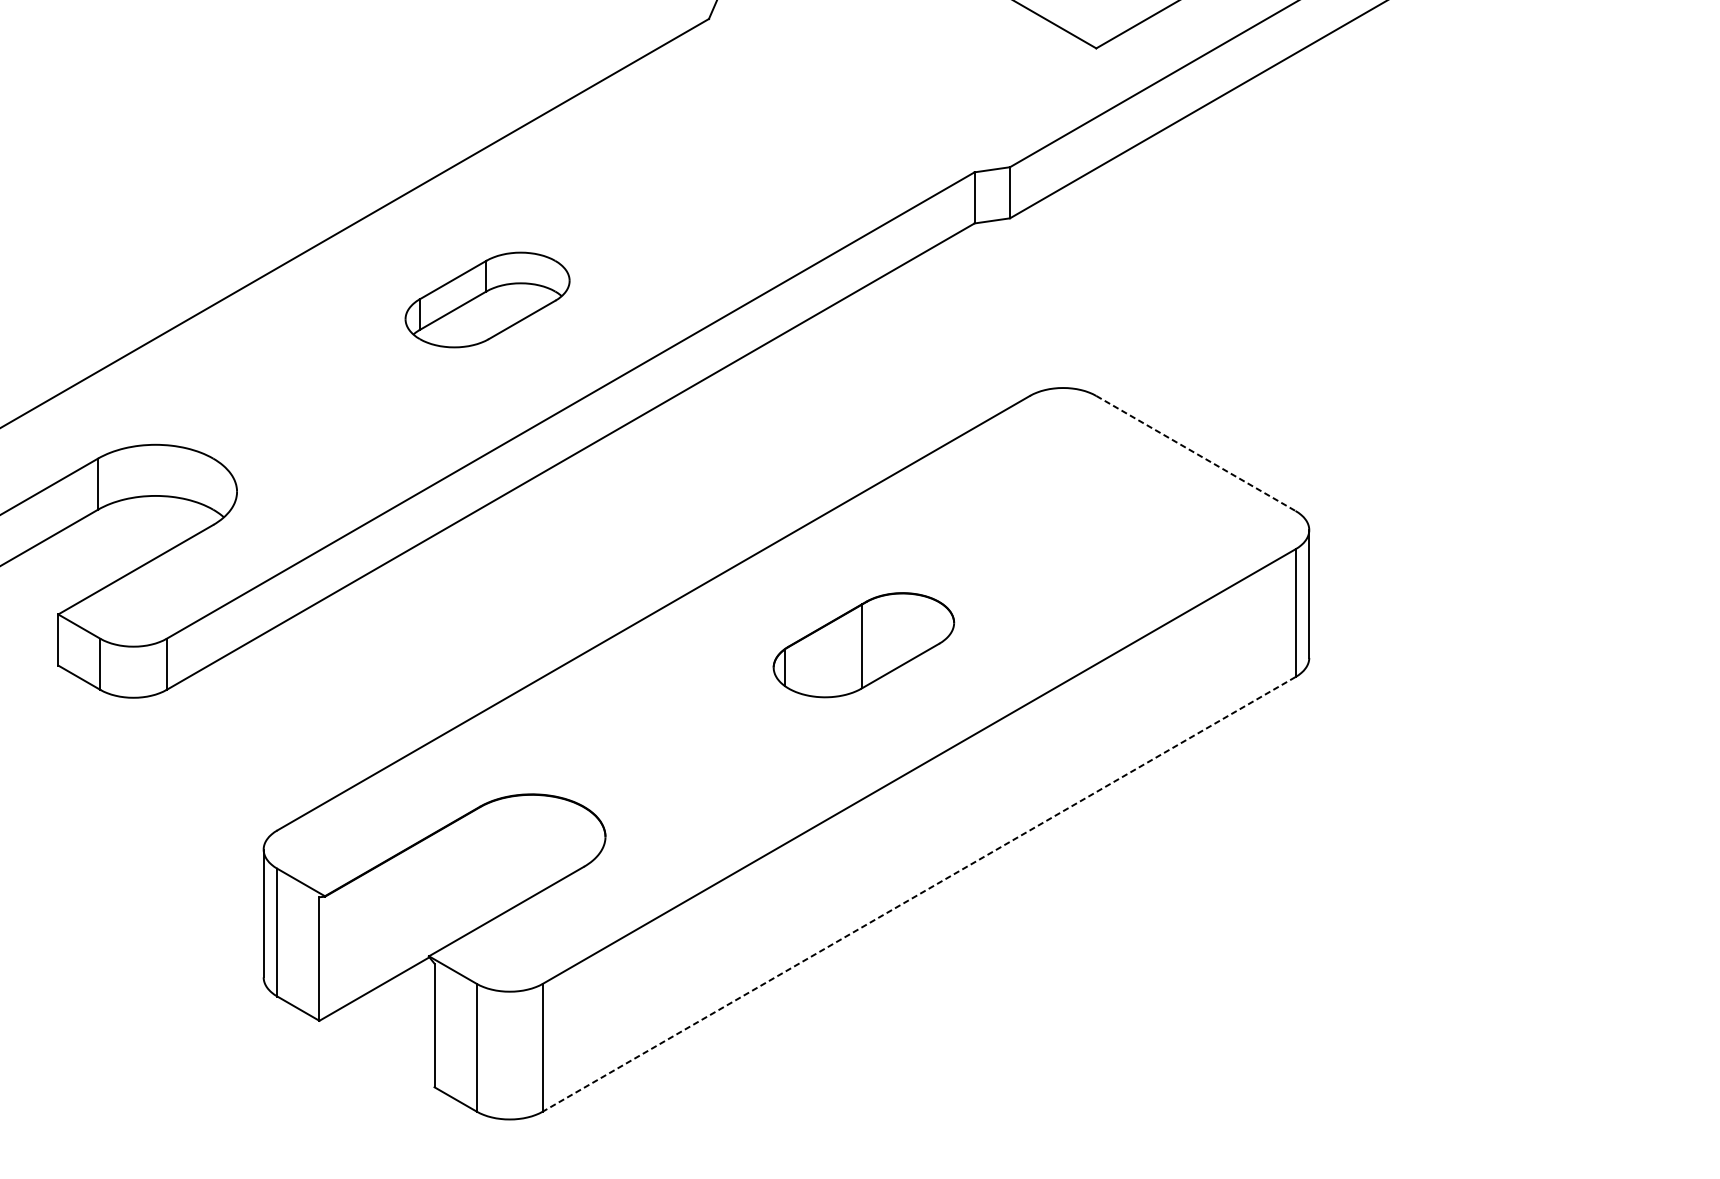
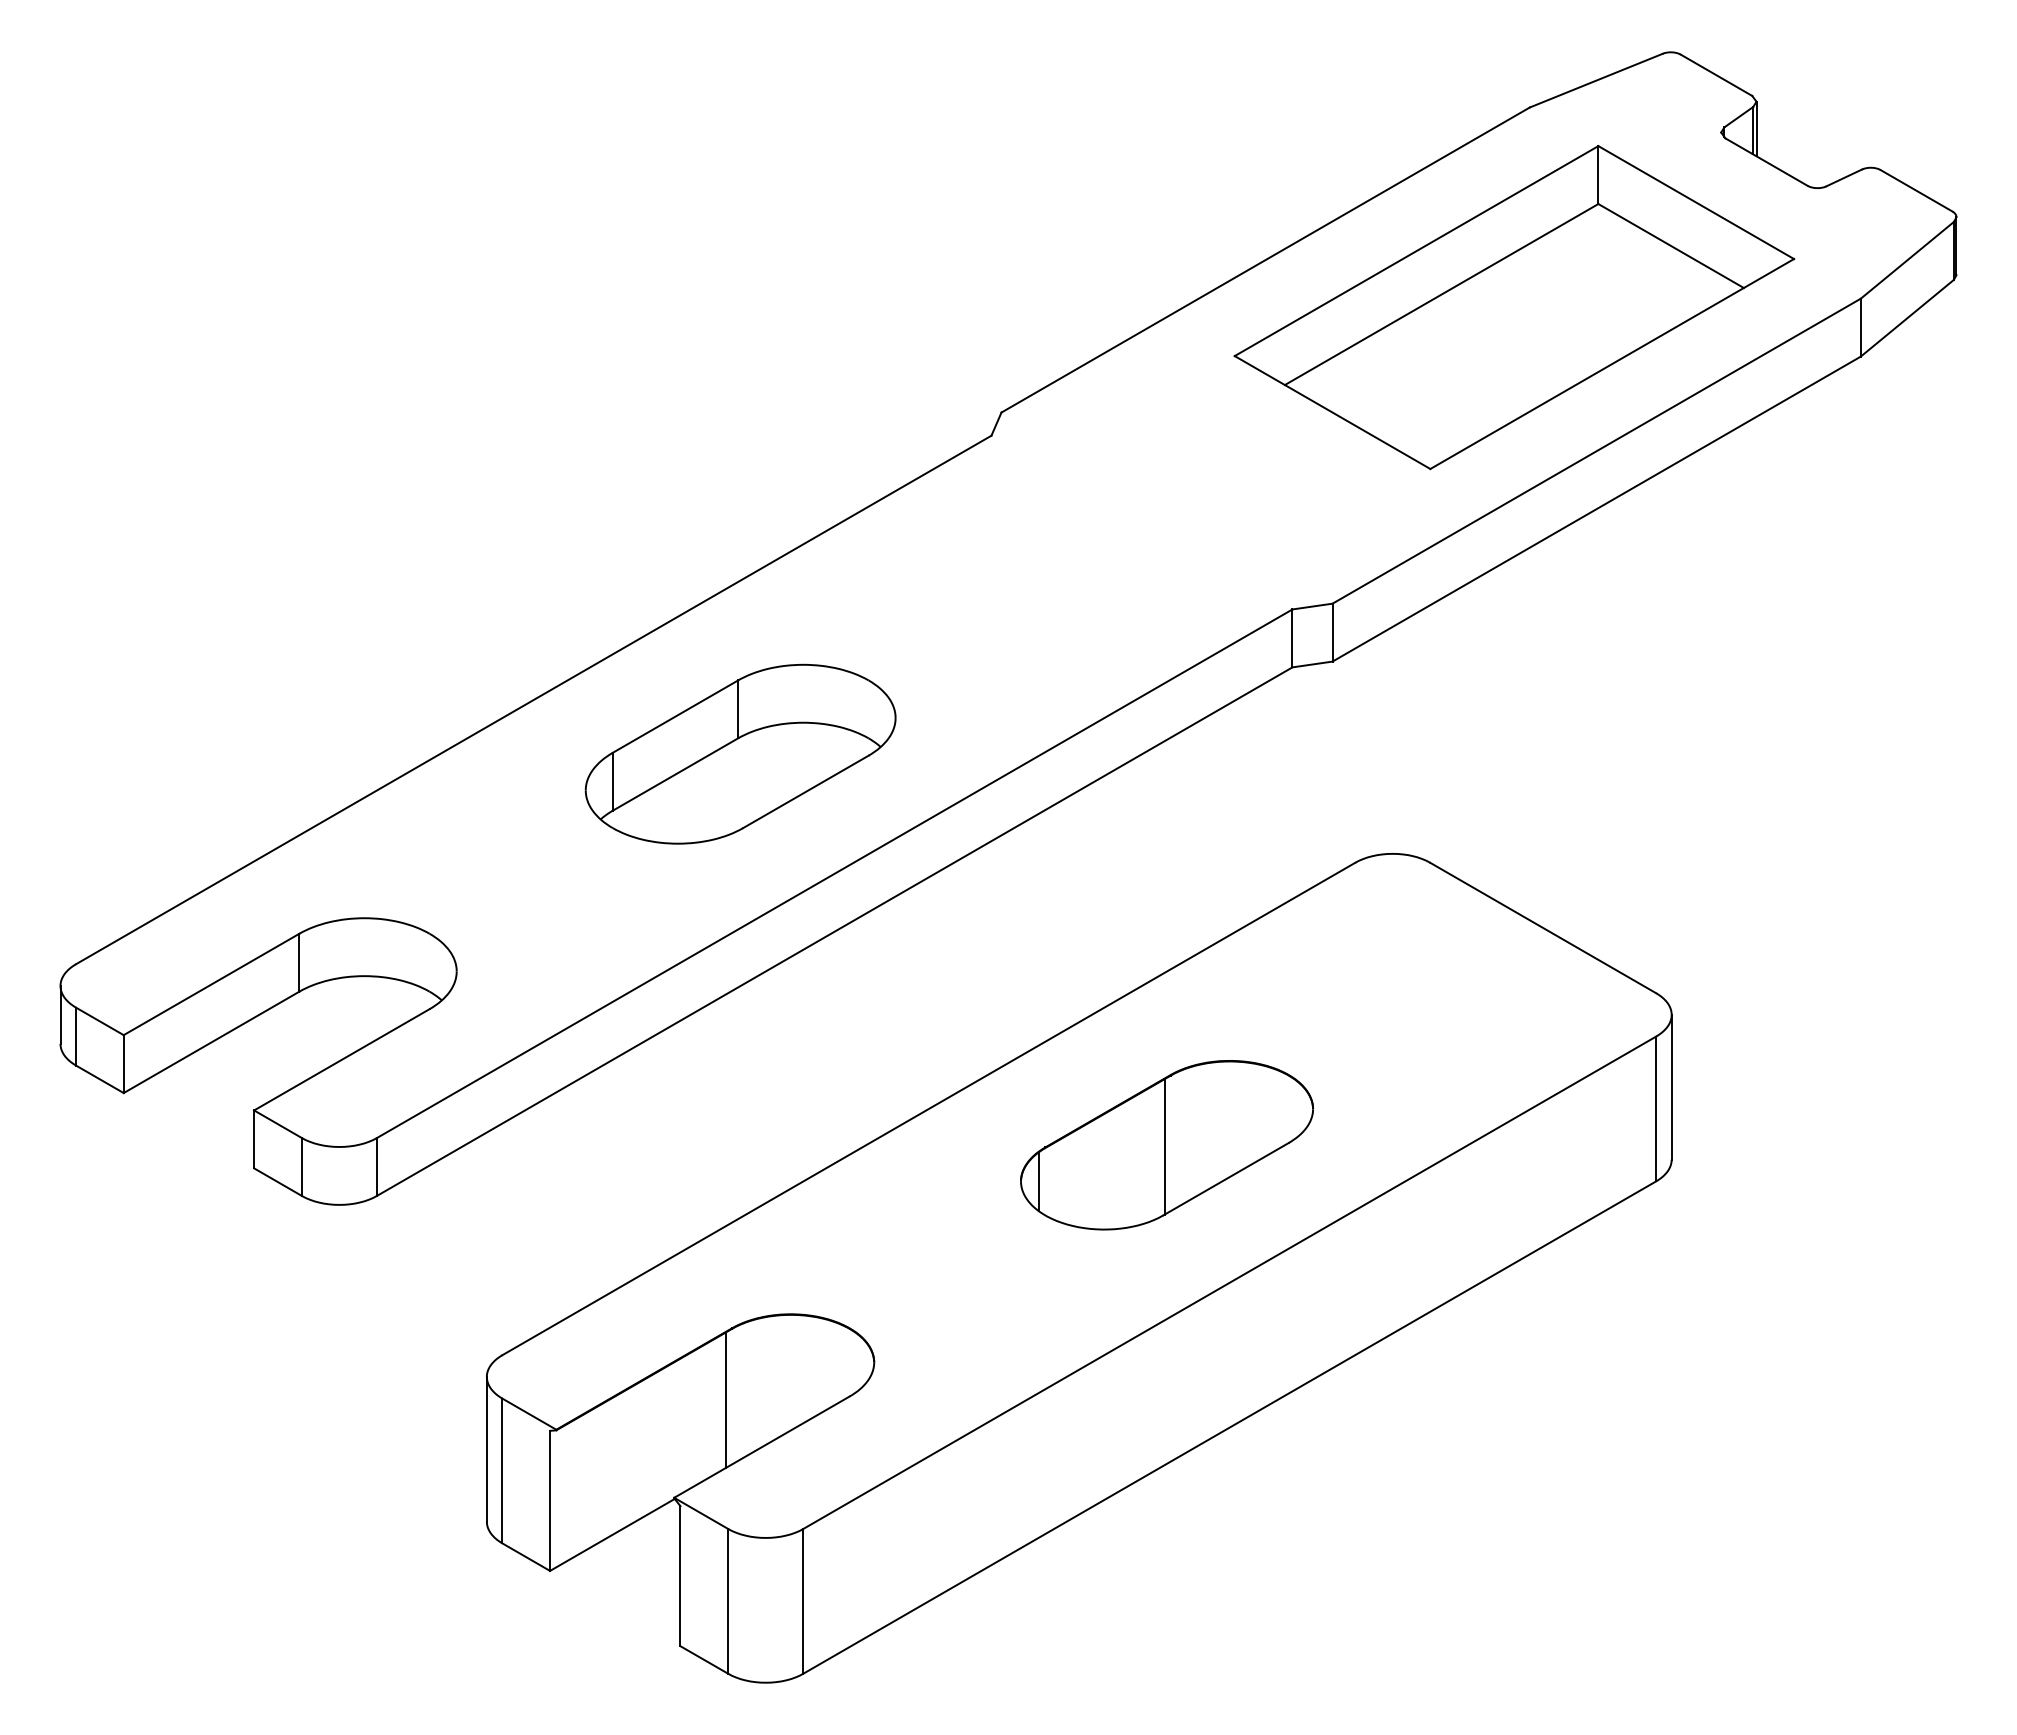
part: (487, 299) -> (740, 753), size x1.67
line: (1196, 453) -> (1543, 928), dashed -> solid
part: (863, 645) -> (1166, 1145), size x1.43
line: (474, 870) -> (725, 1400), added
line: (919, 894) -> (1229, 1427), dashed -> solid

